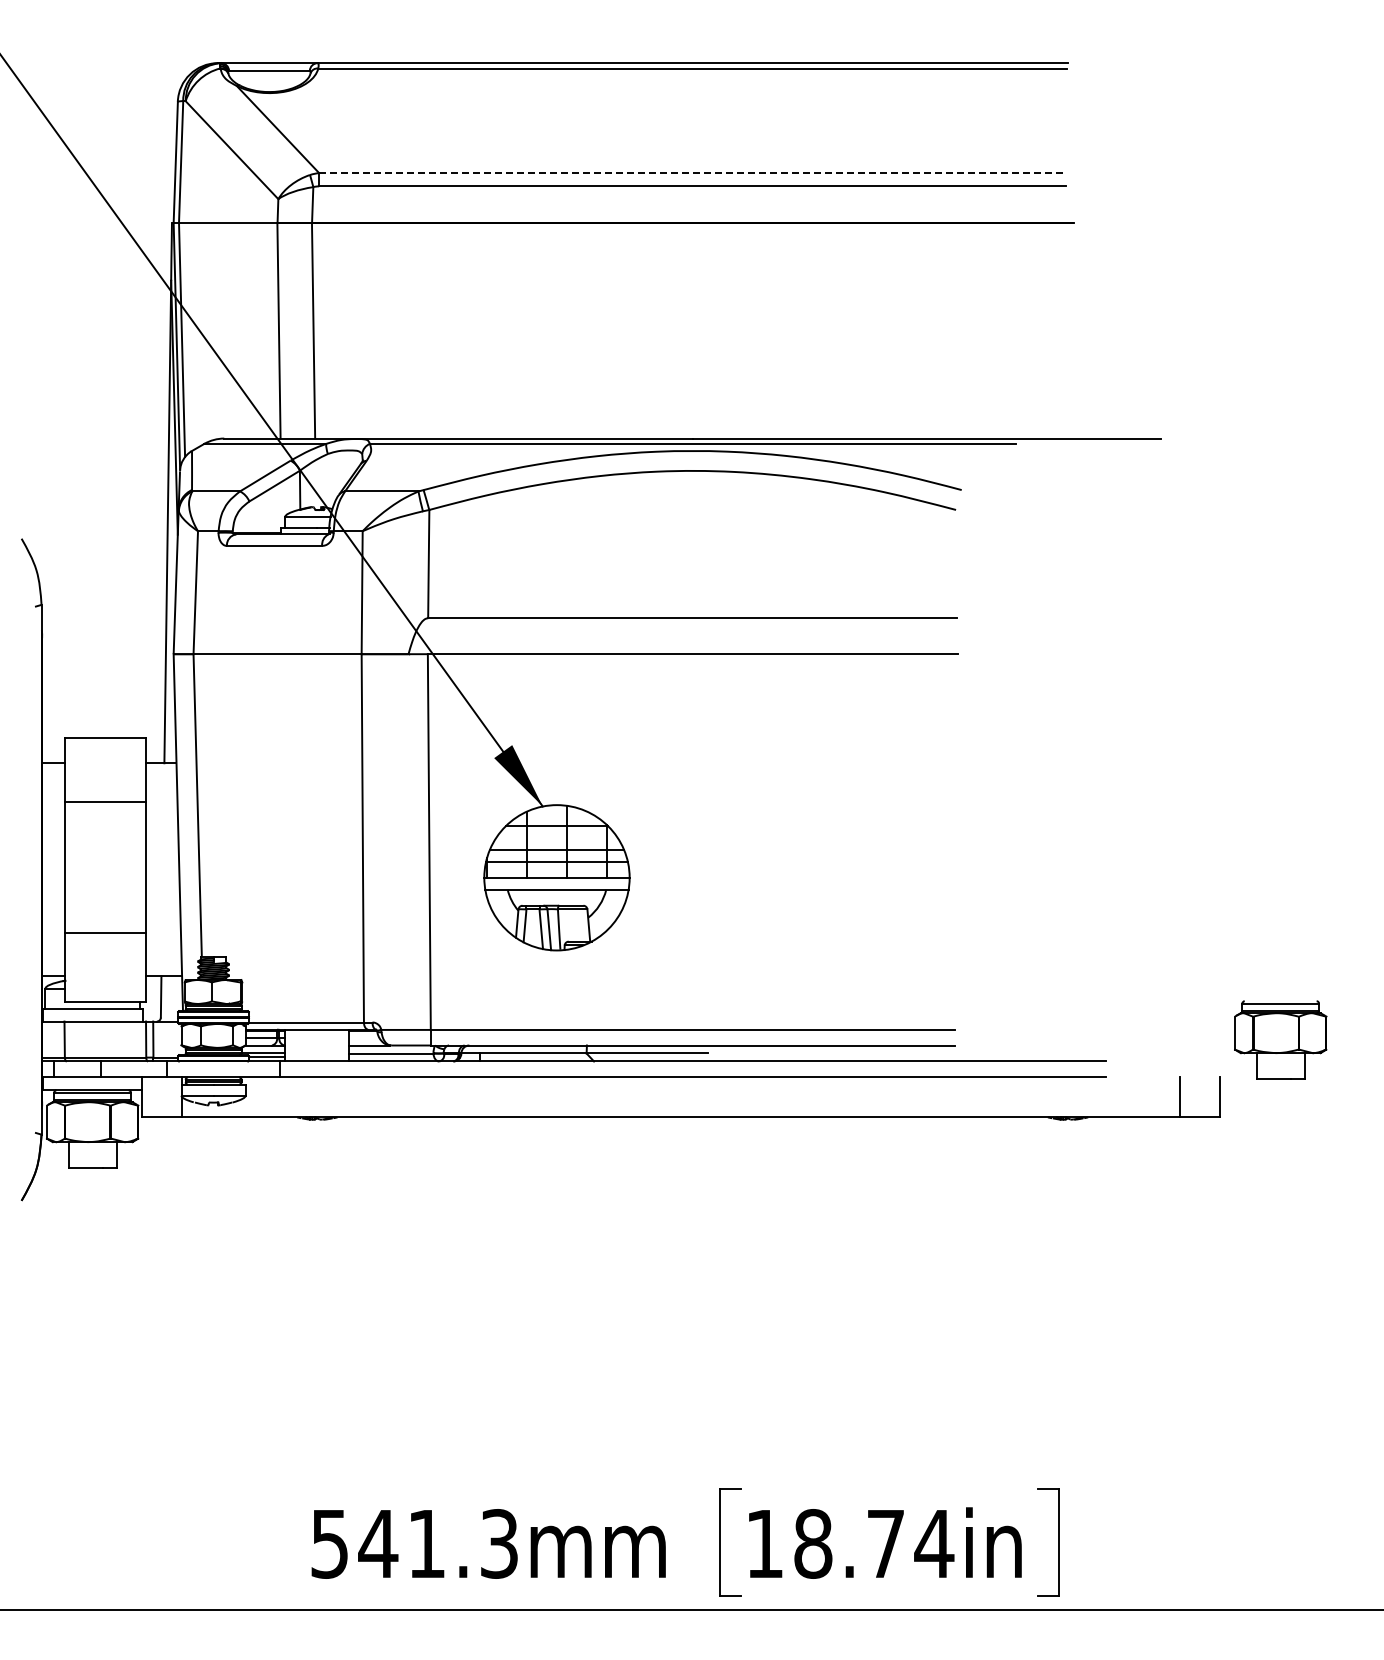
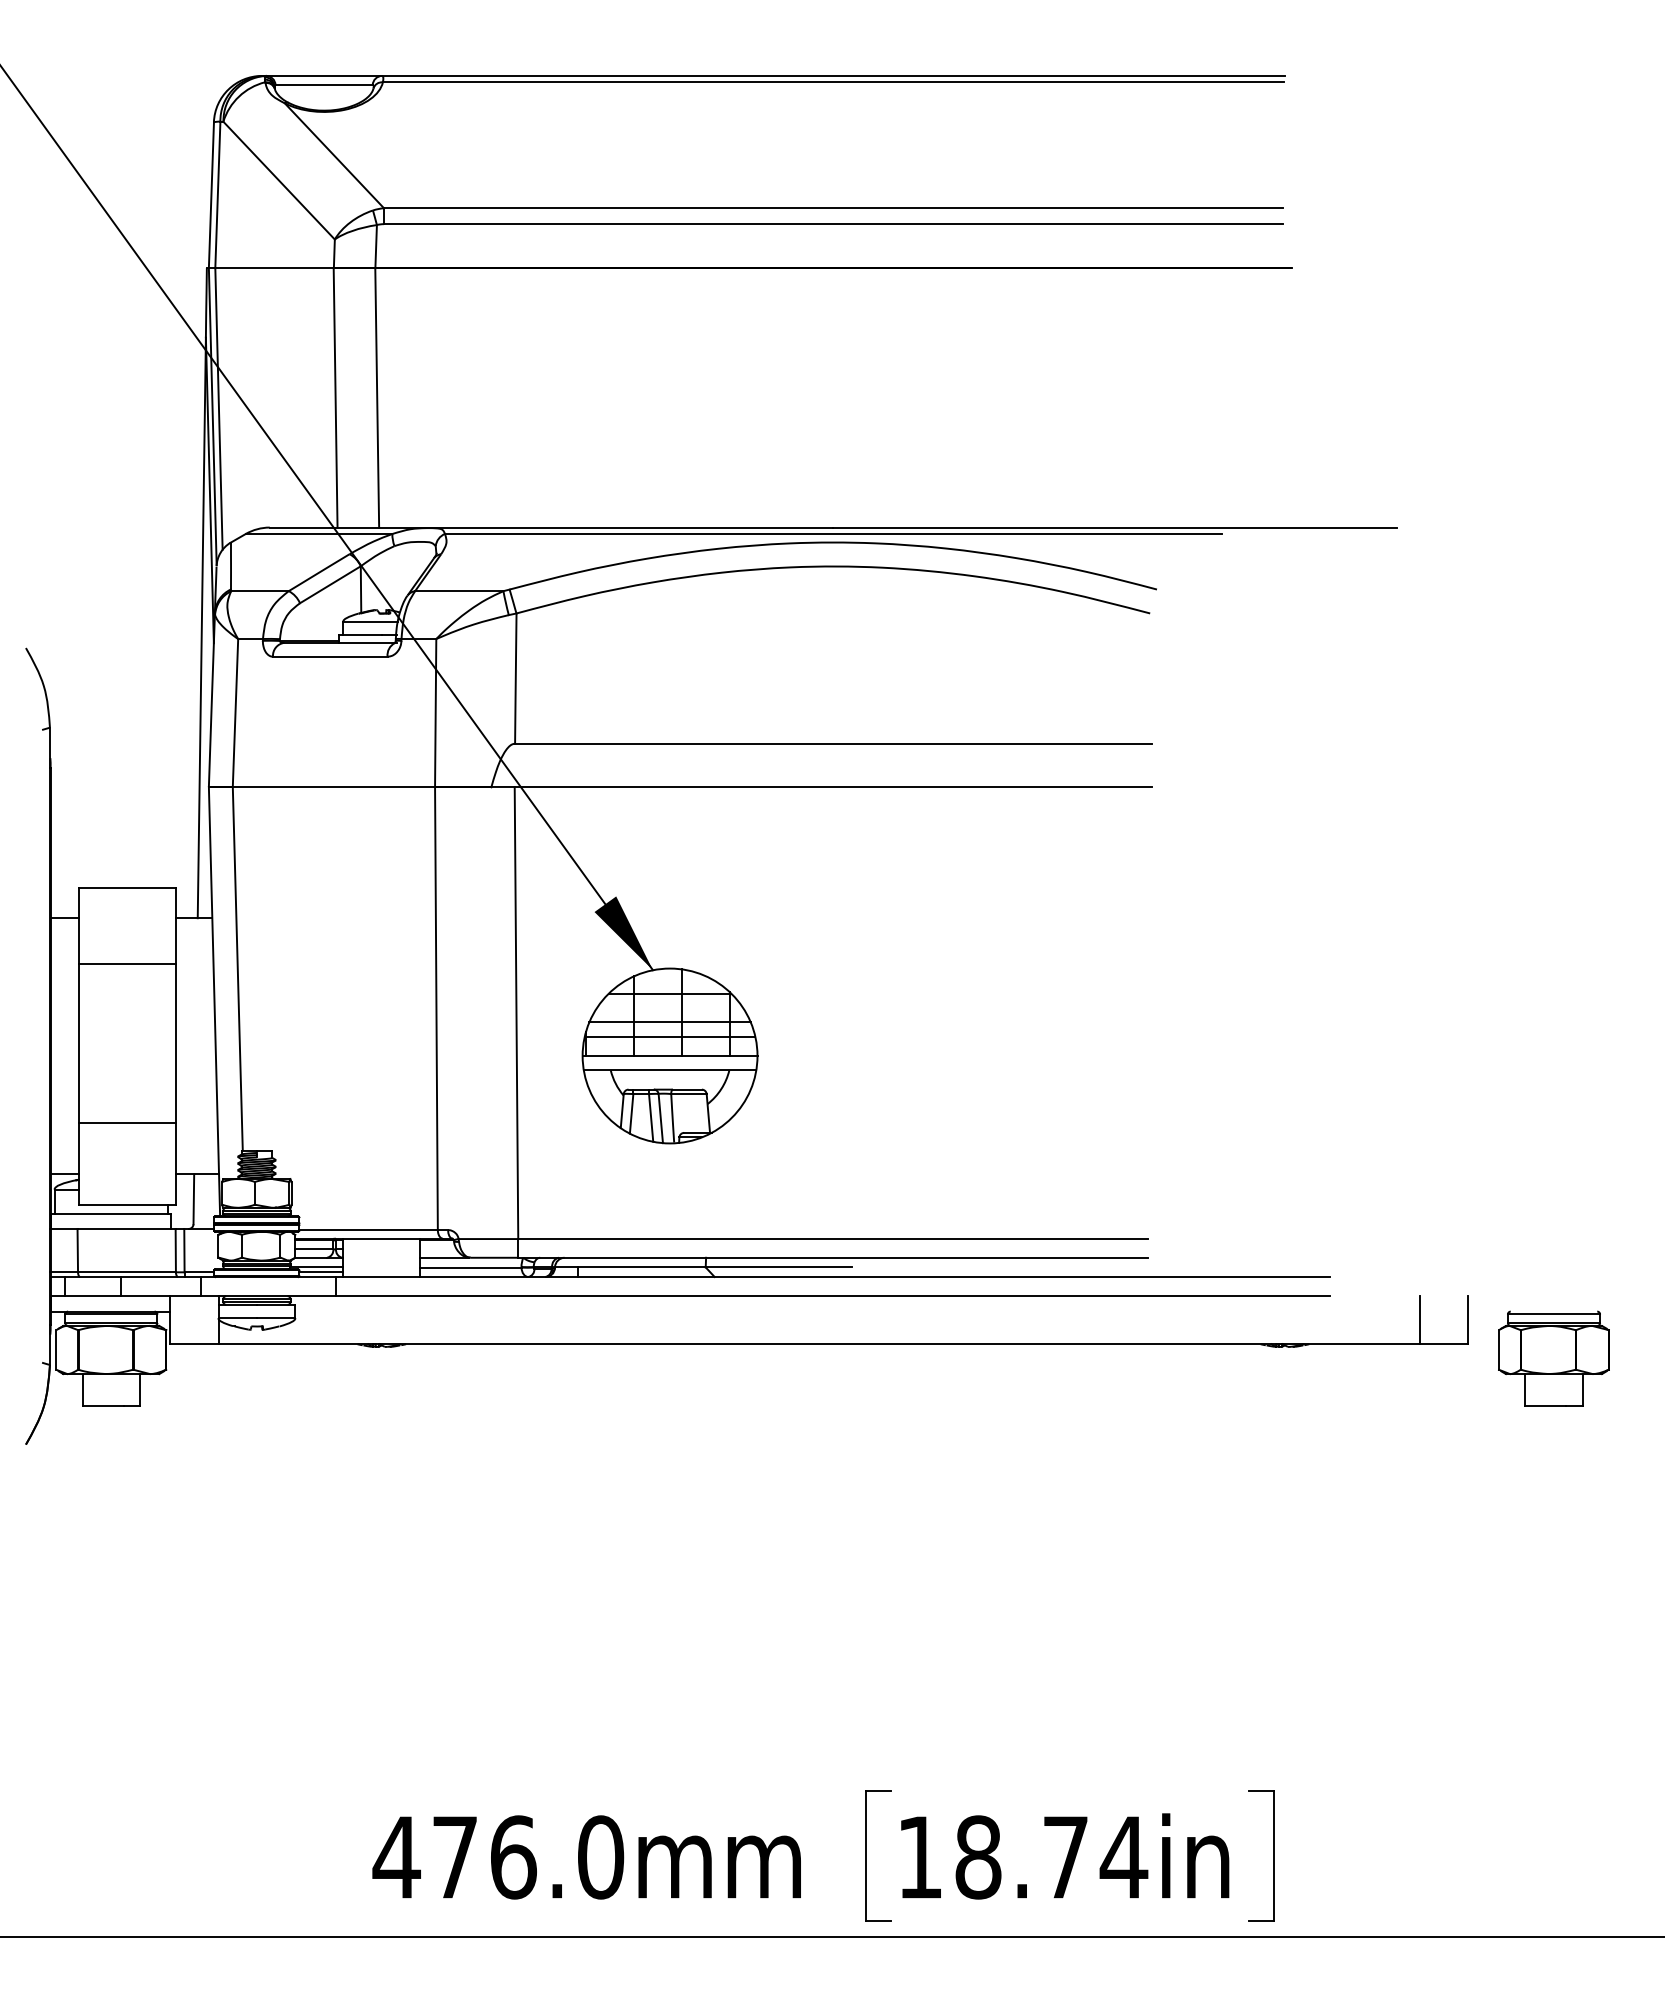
line: (692, 173) -> (833, 208), dashed -> solid
part: (1280, 1039) -> (1553, 1357), moved
text: (413, 1543) -> (497, 1856), 541.3mm -> 476.0mm

